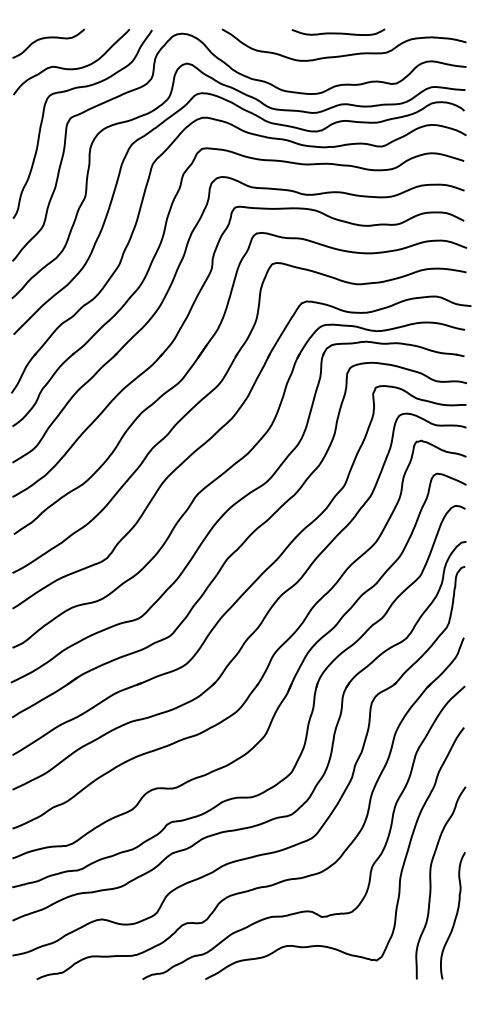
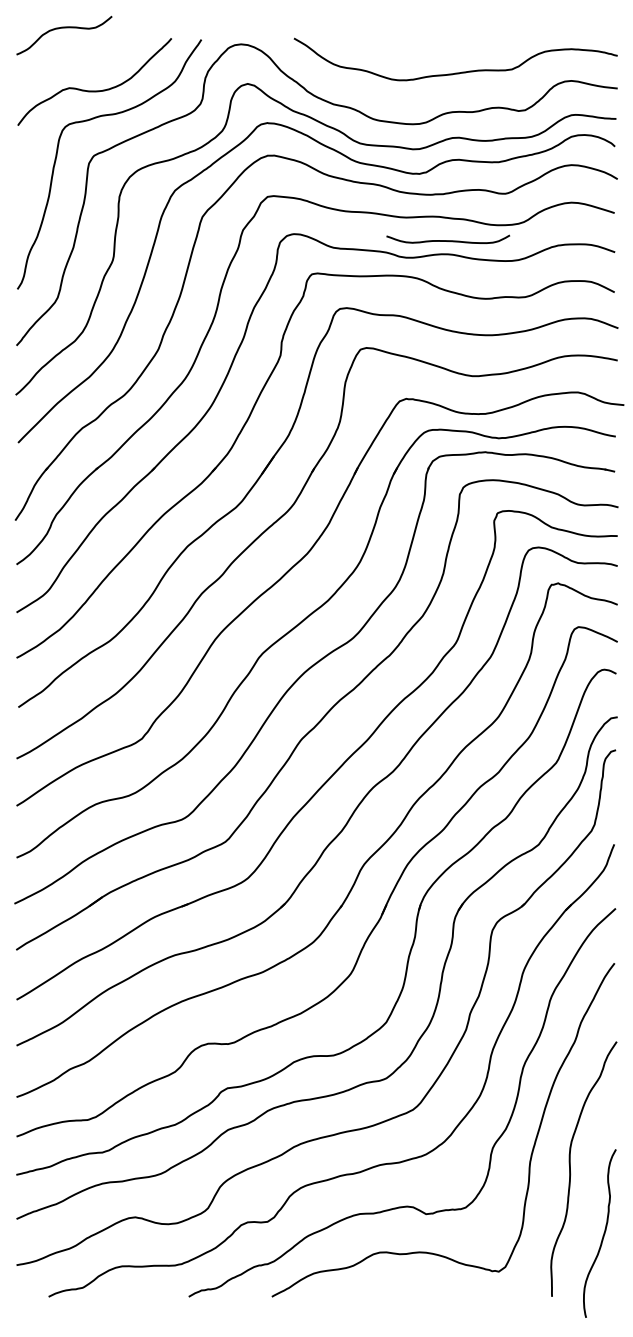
curve: (338, 33) -> (448, 240), moved
curve: (48, 38) -> (64, 28), moved
curve: (454, 917) -> (602, 1235), moved

